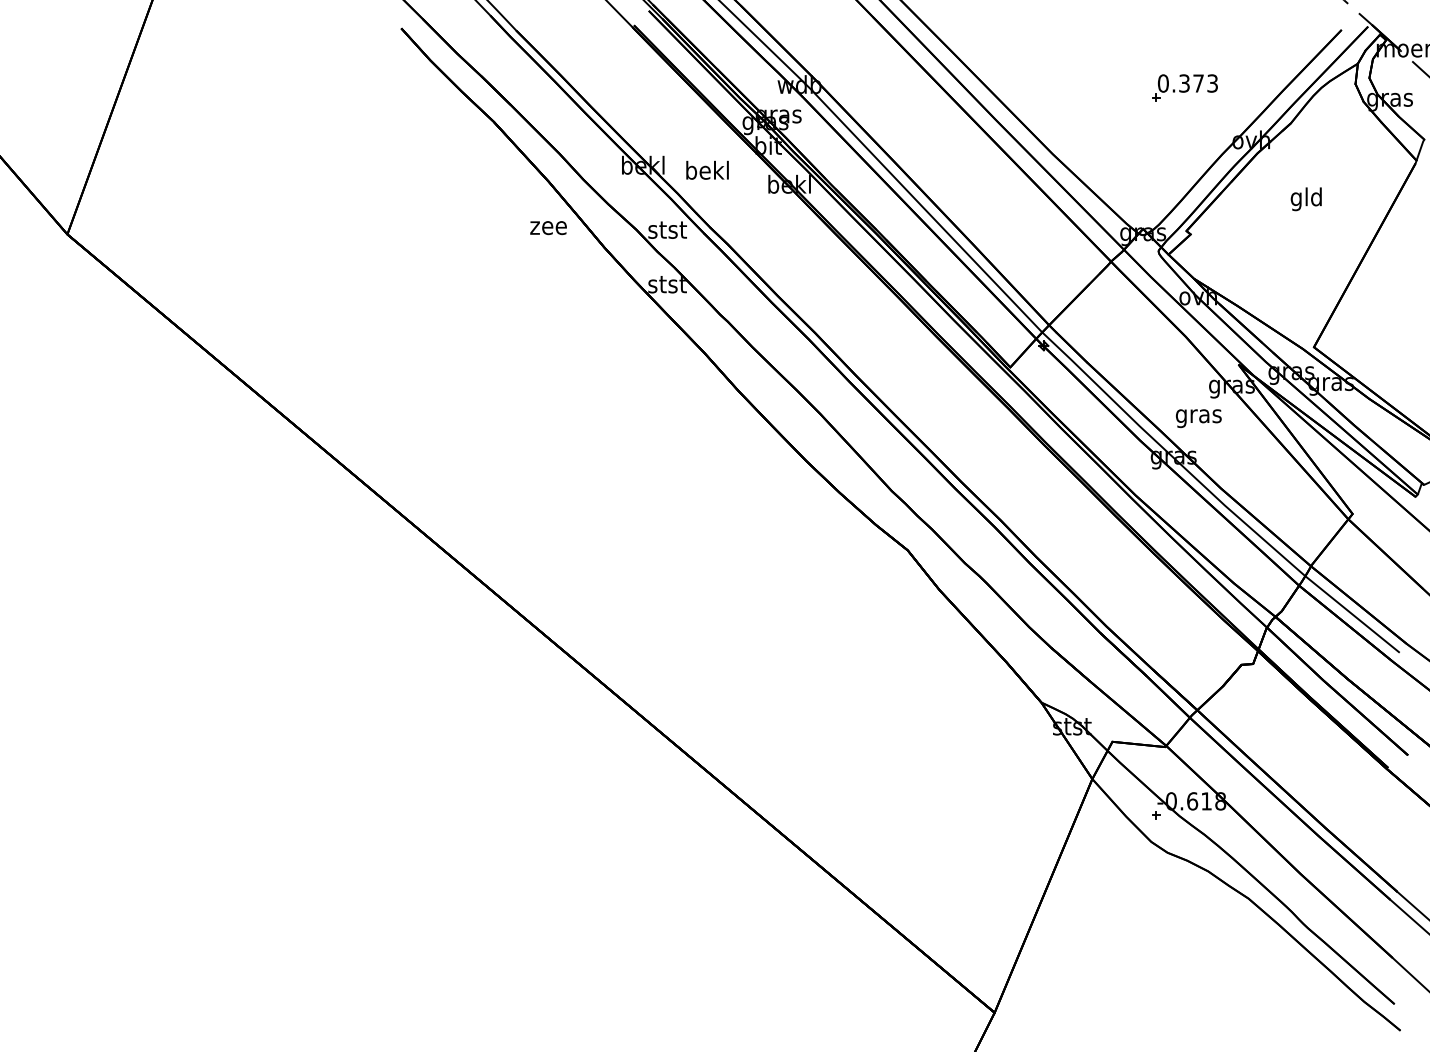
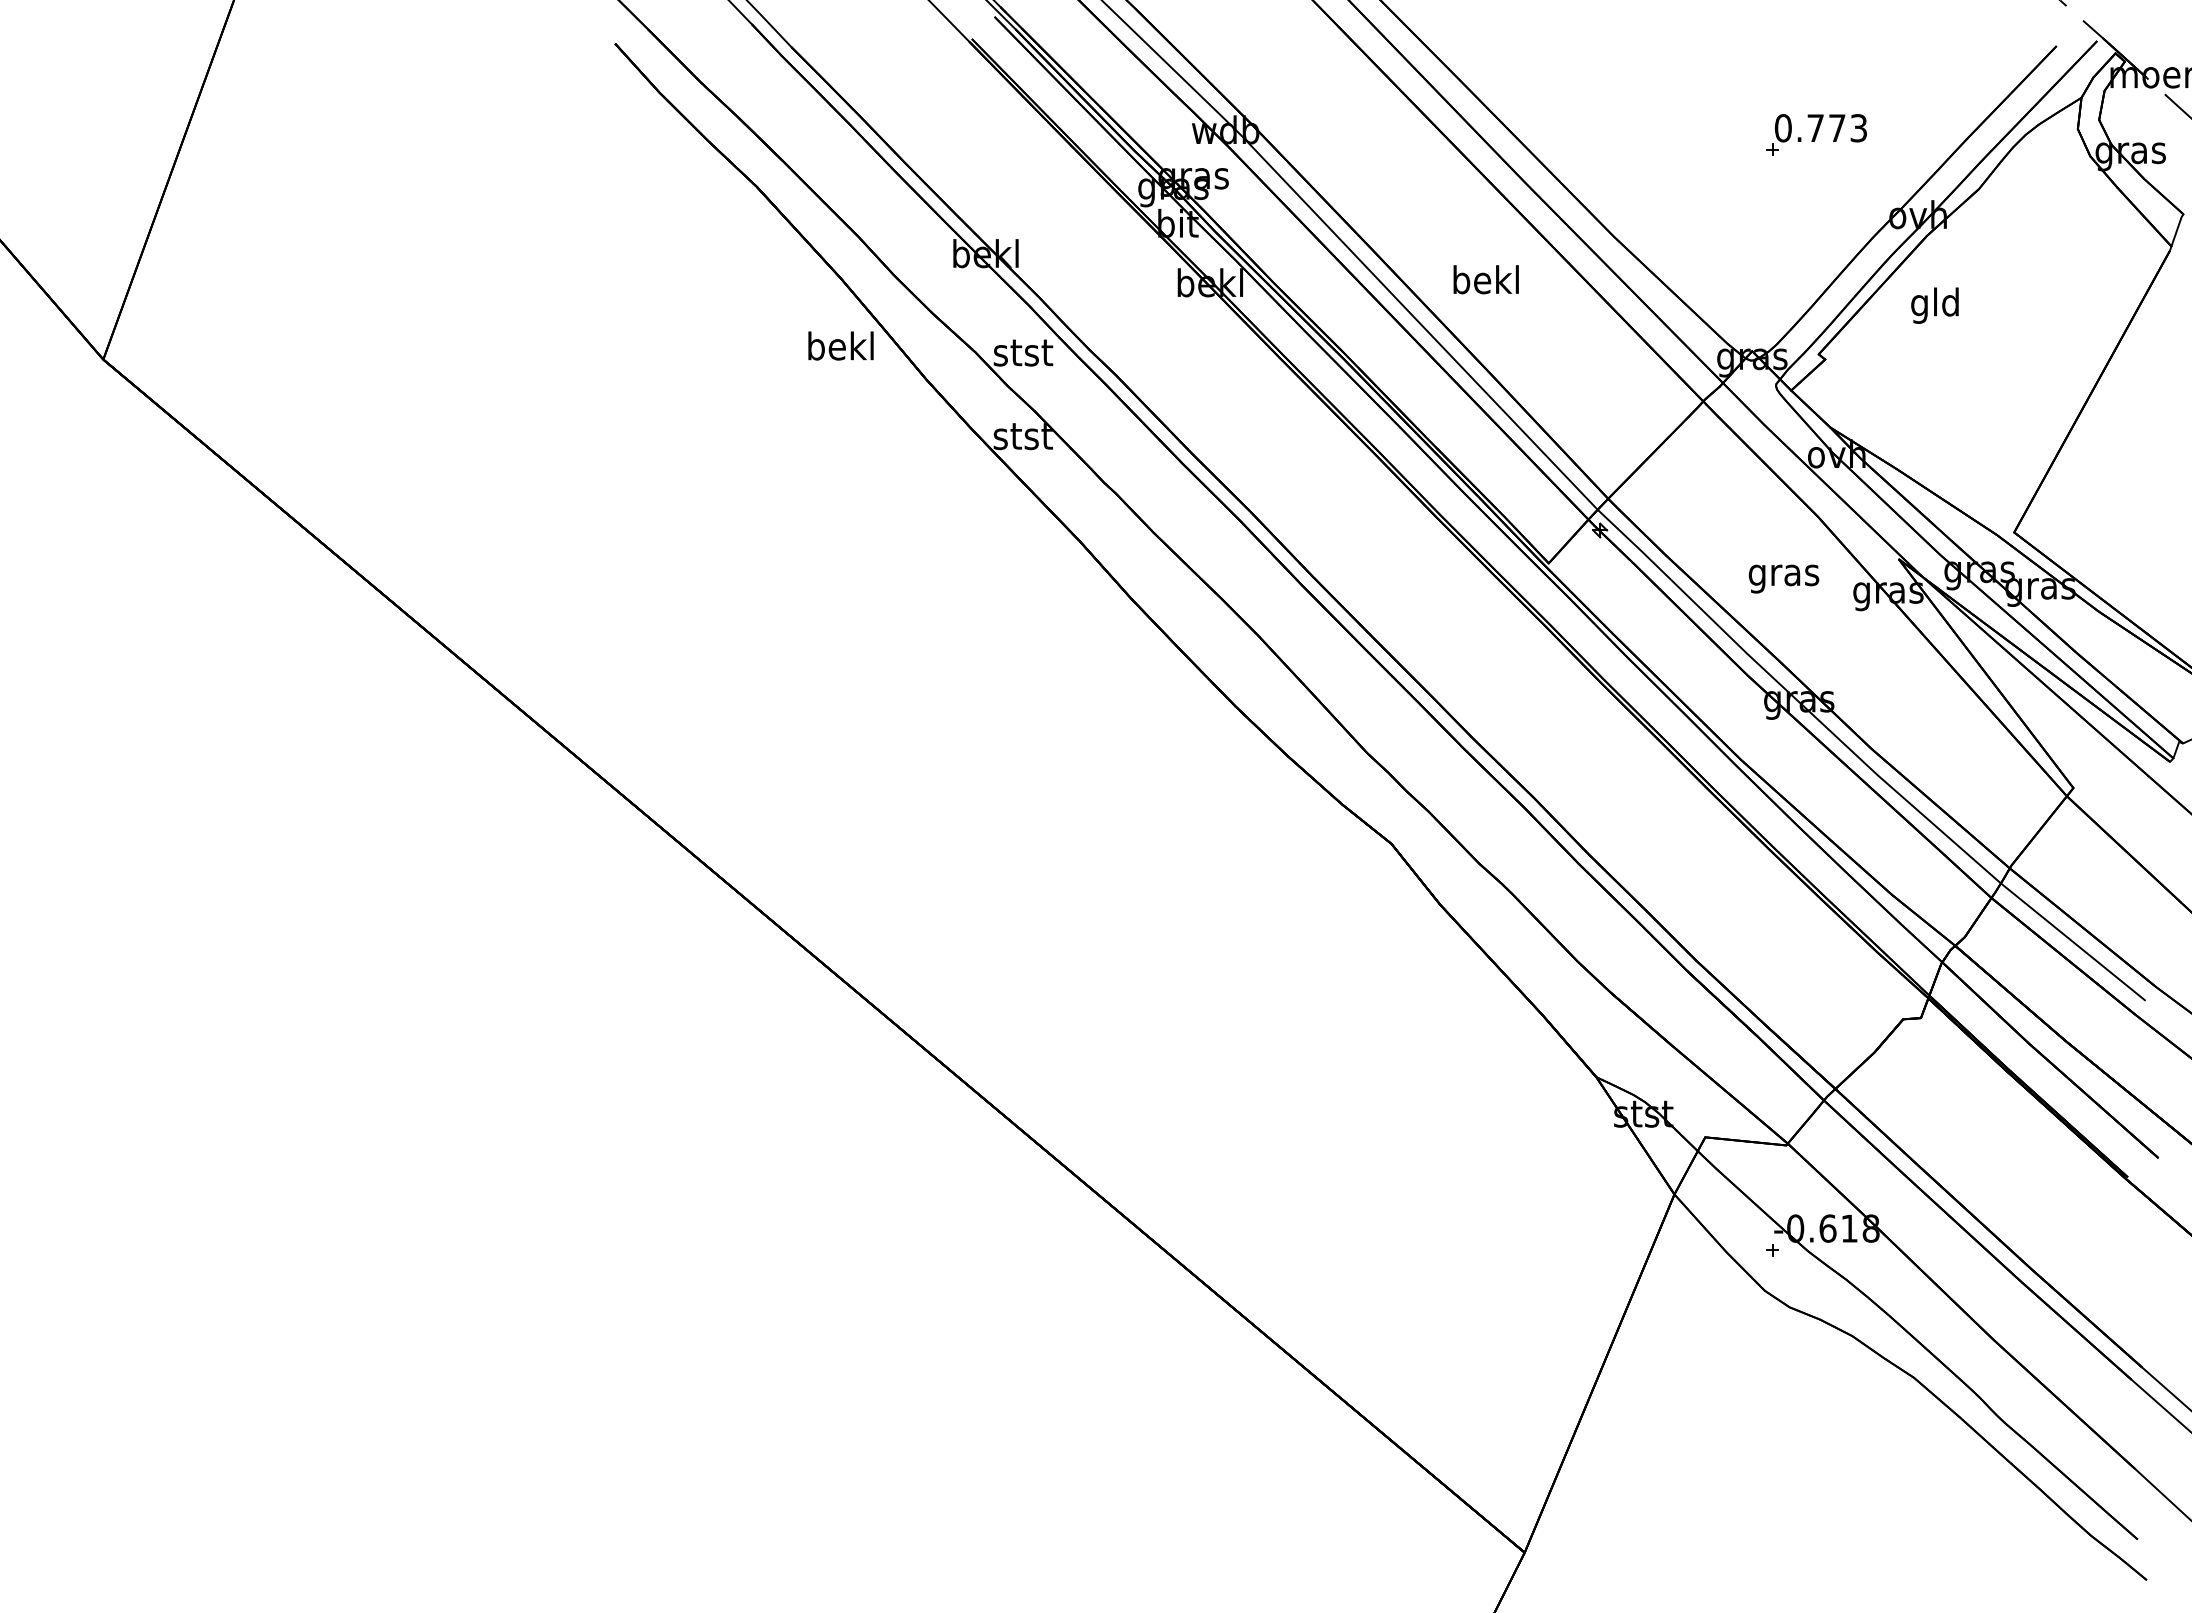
text: (1184, 83) -> (1815, 128), 0.373 -> 0.773
text: (707, 169) -> (1486, 278), moved
text: (1305, 199) -> (1933, 306), moved
text: (548, 225) -> (840, 345), zee -> bekl
text: (1198, 418) -> (1783, 578), moved

